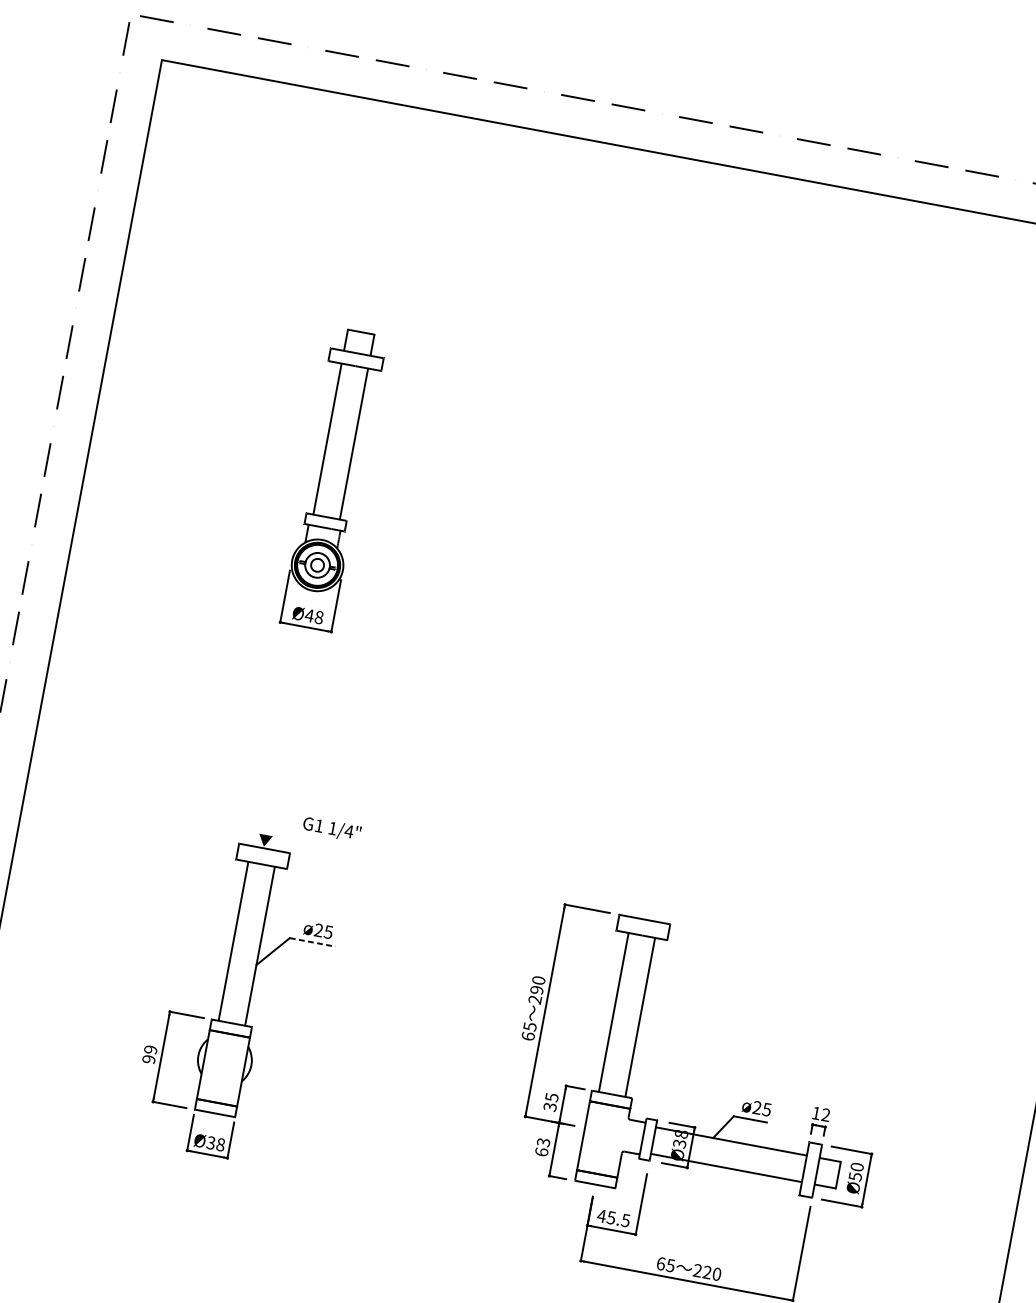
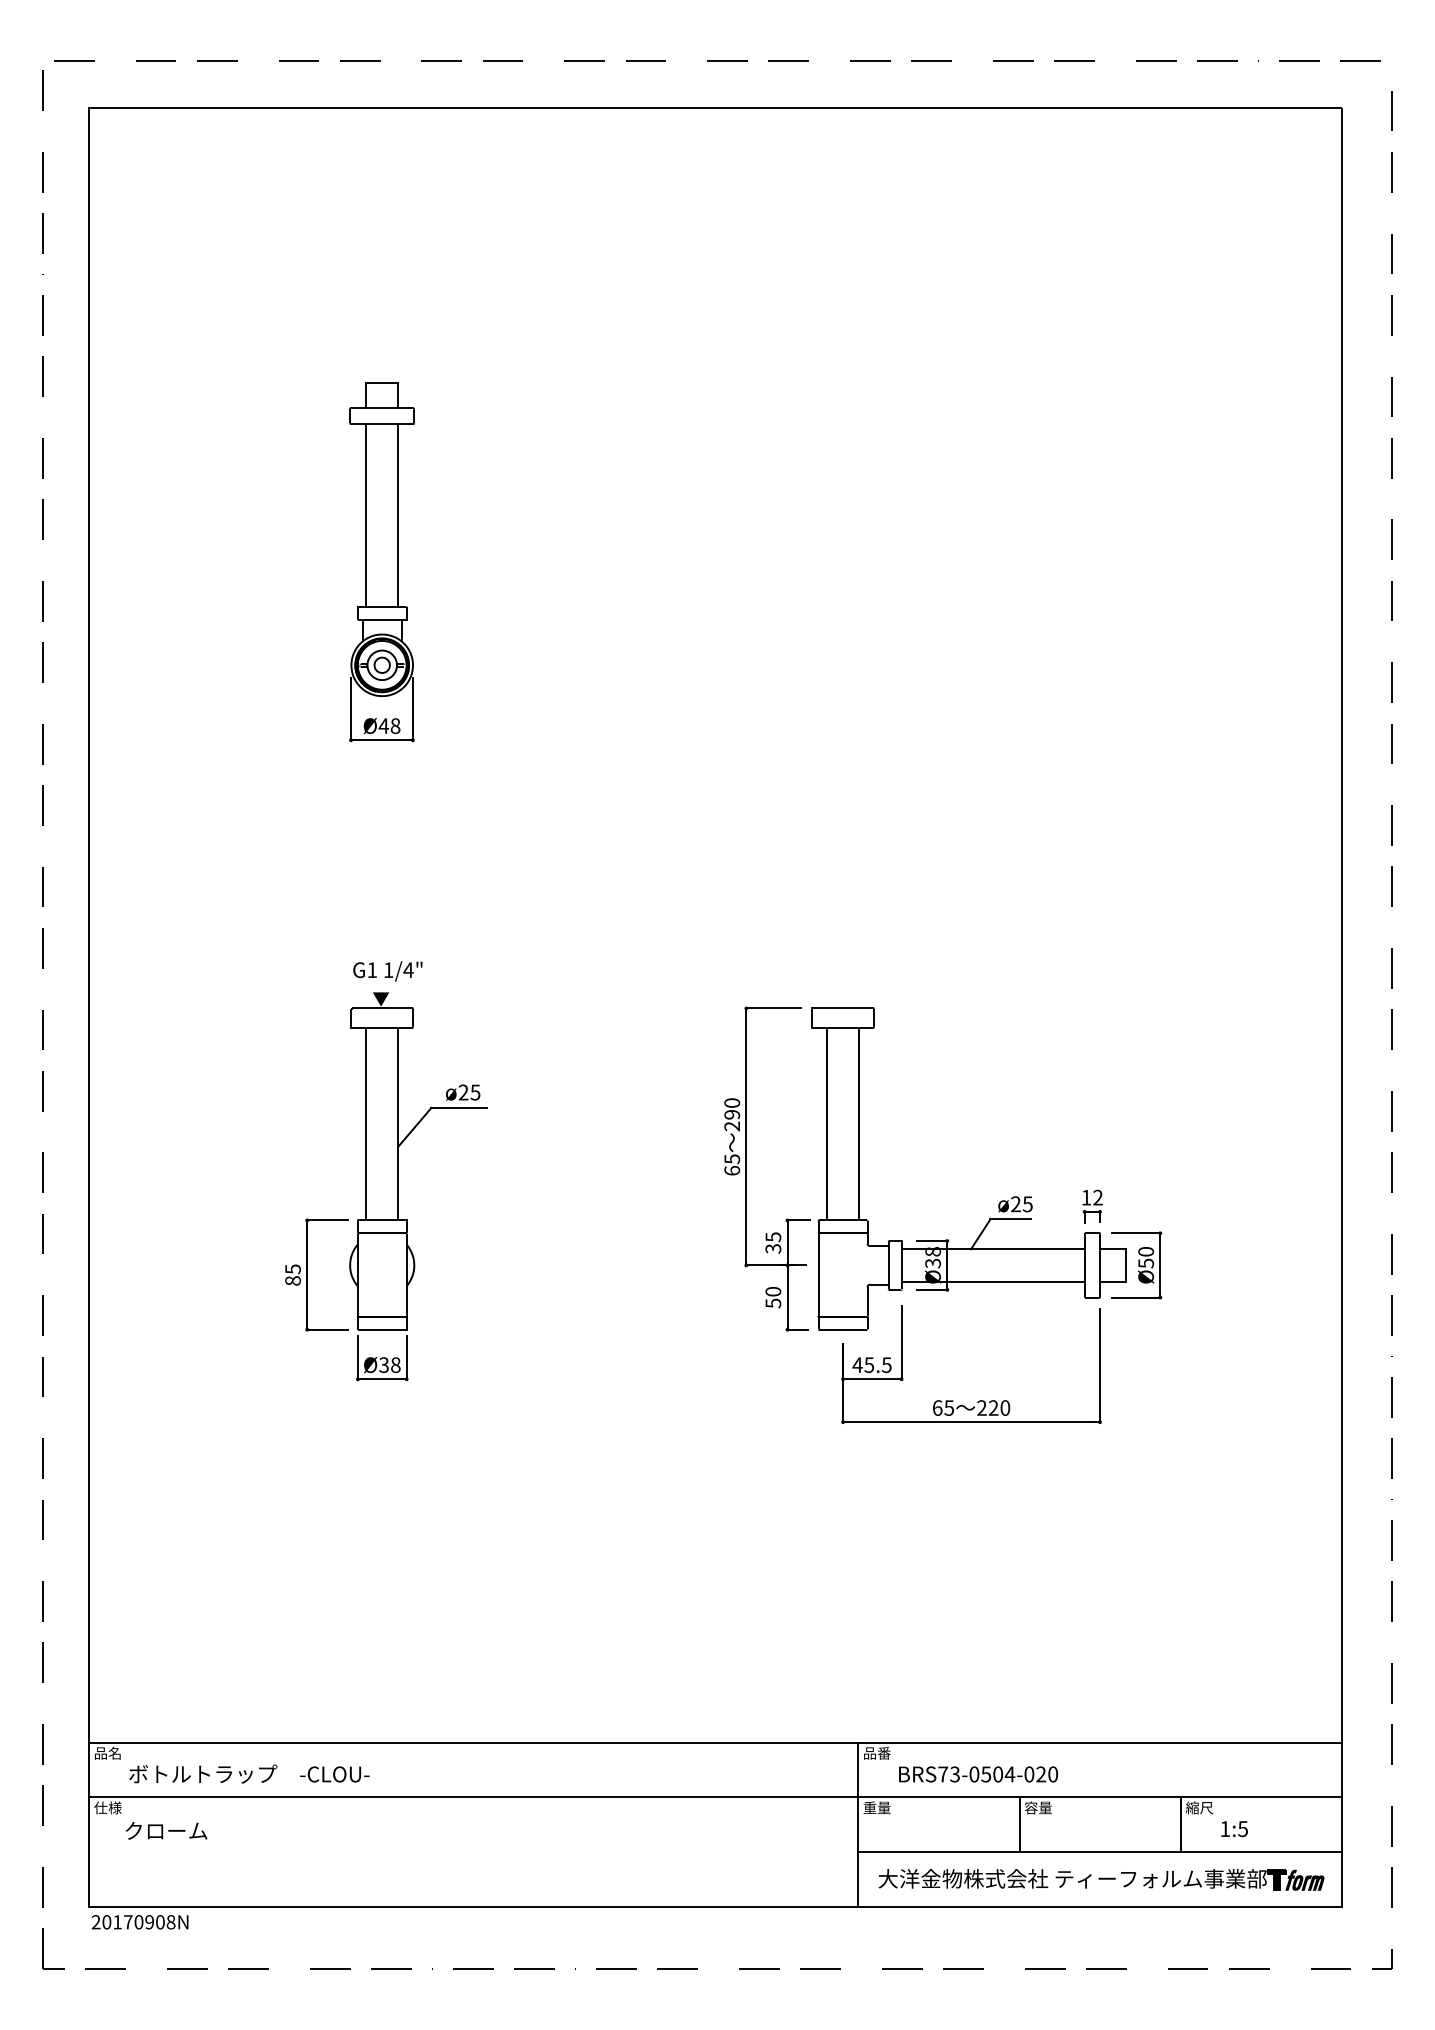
text: (331, 829) -> (387, 971), moved
line: (313, 942) -> (459, 1107), dashed -> solid
text: (149, 1054) -> (292, 1274), 99 -> 85
text: (542, 1147) -> (773, 1297), 63 -> 50

